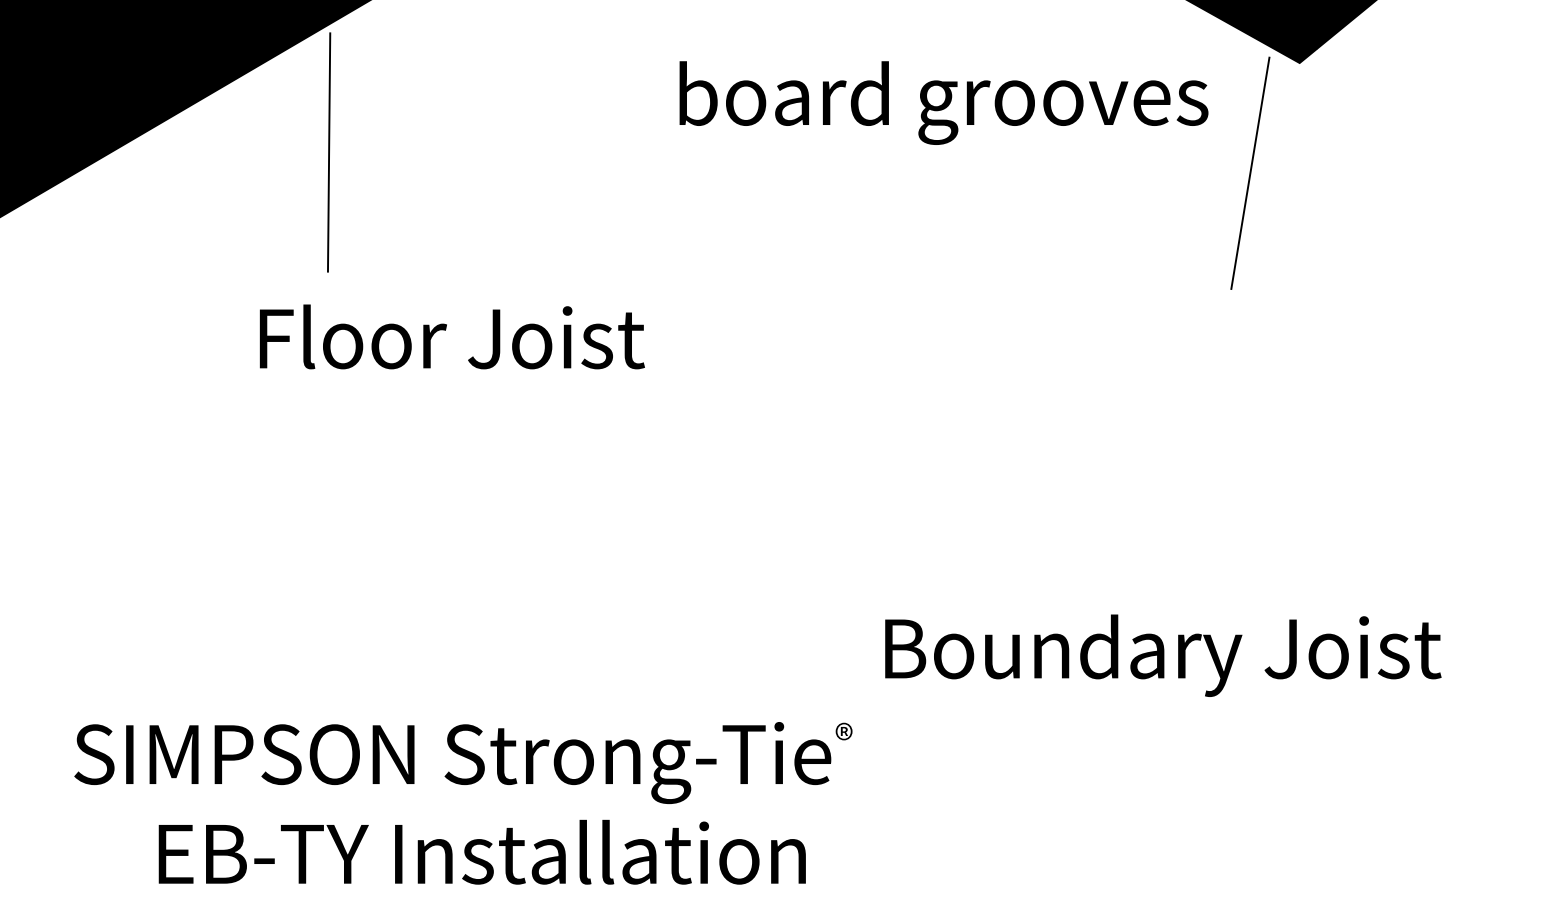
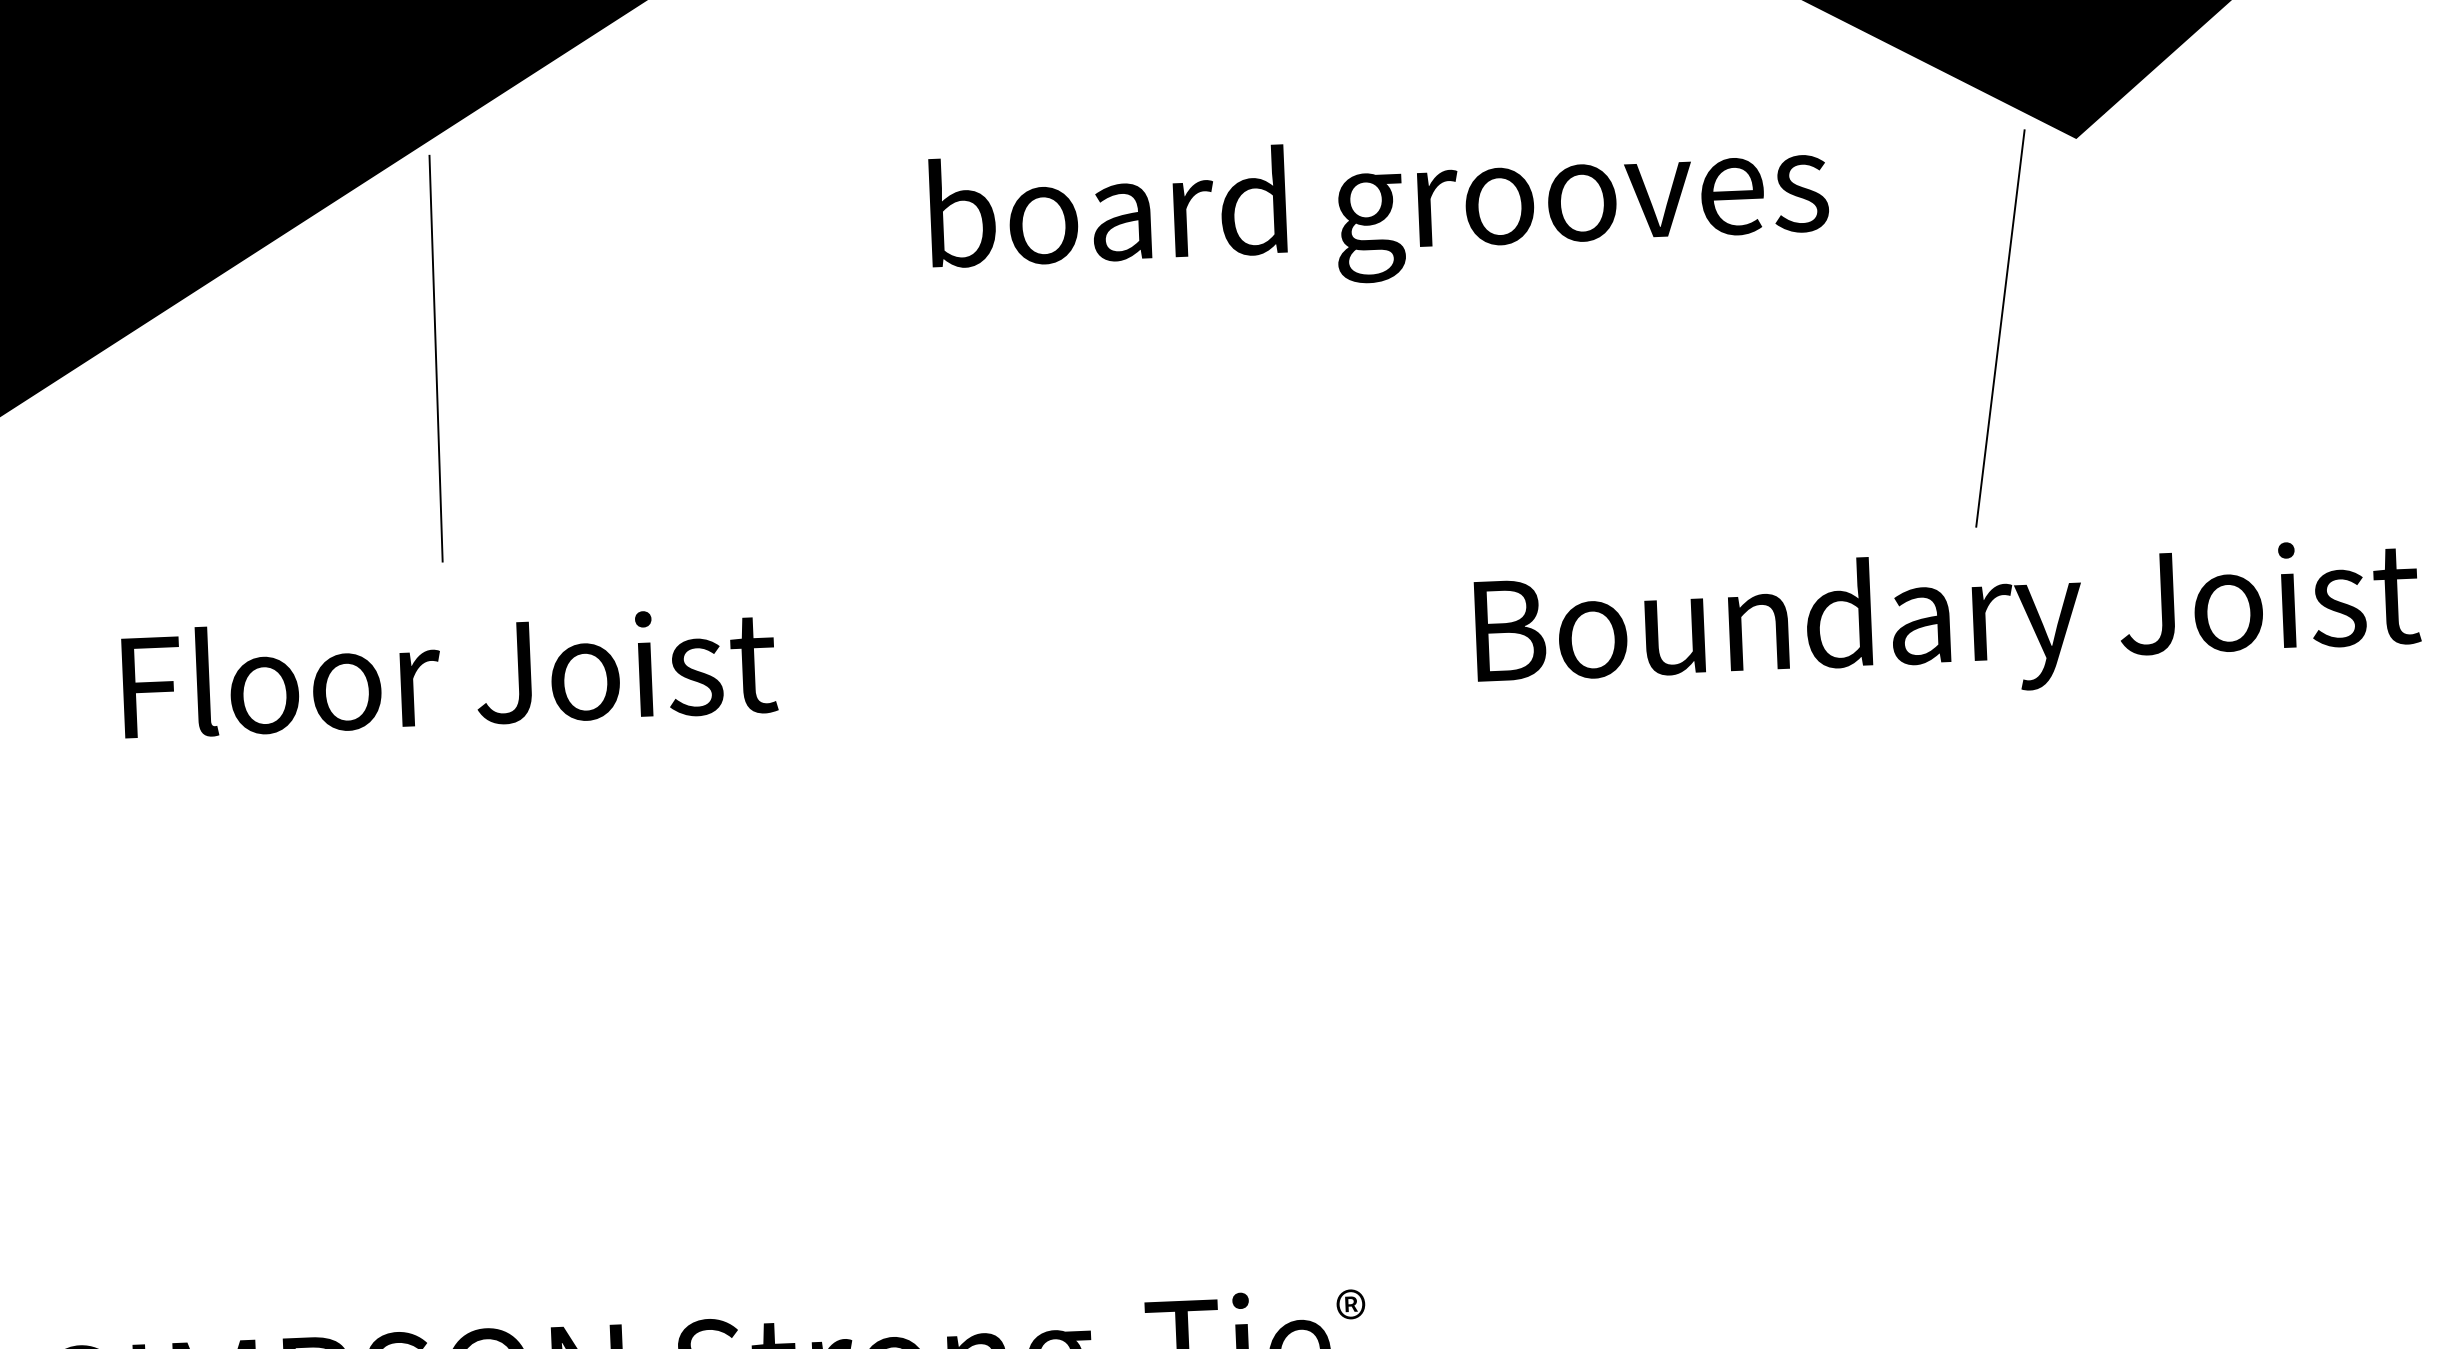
text: (943, 102) -> (1378, 210), moved
text: (451, 336) -> (448, 670), moved
text: (1163, 655) -> (1948, 623), moved

